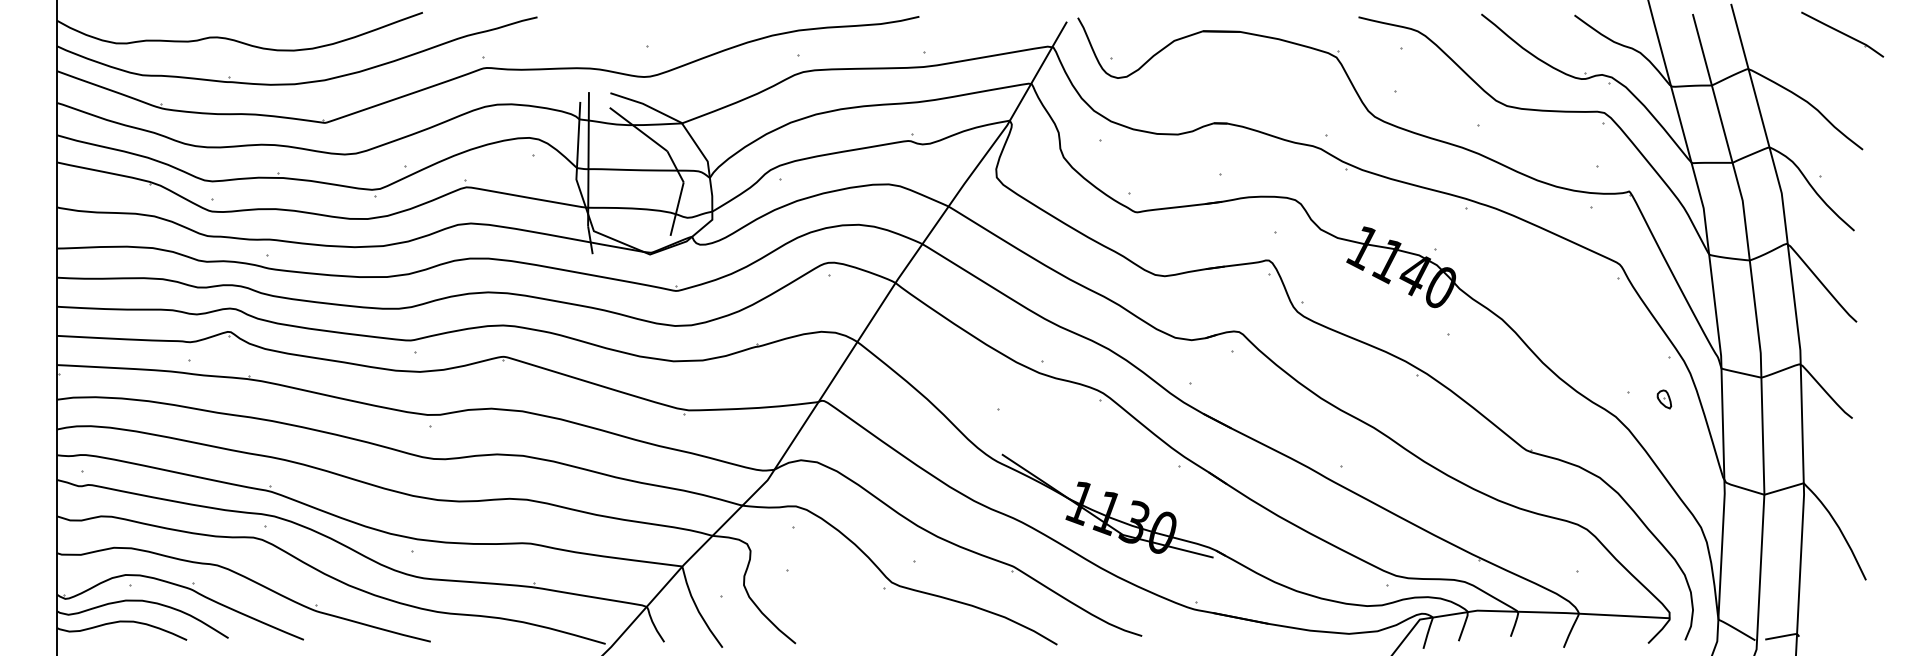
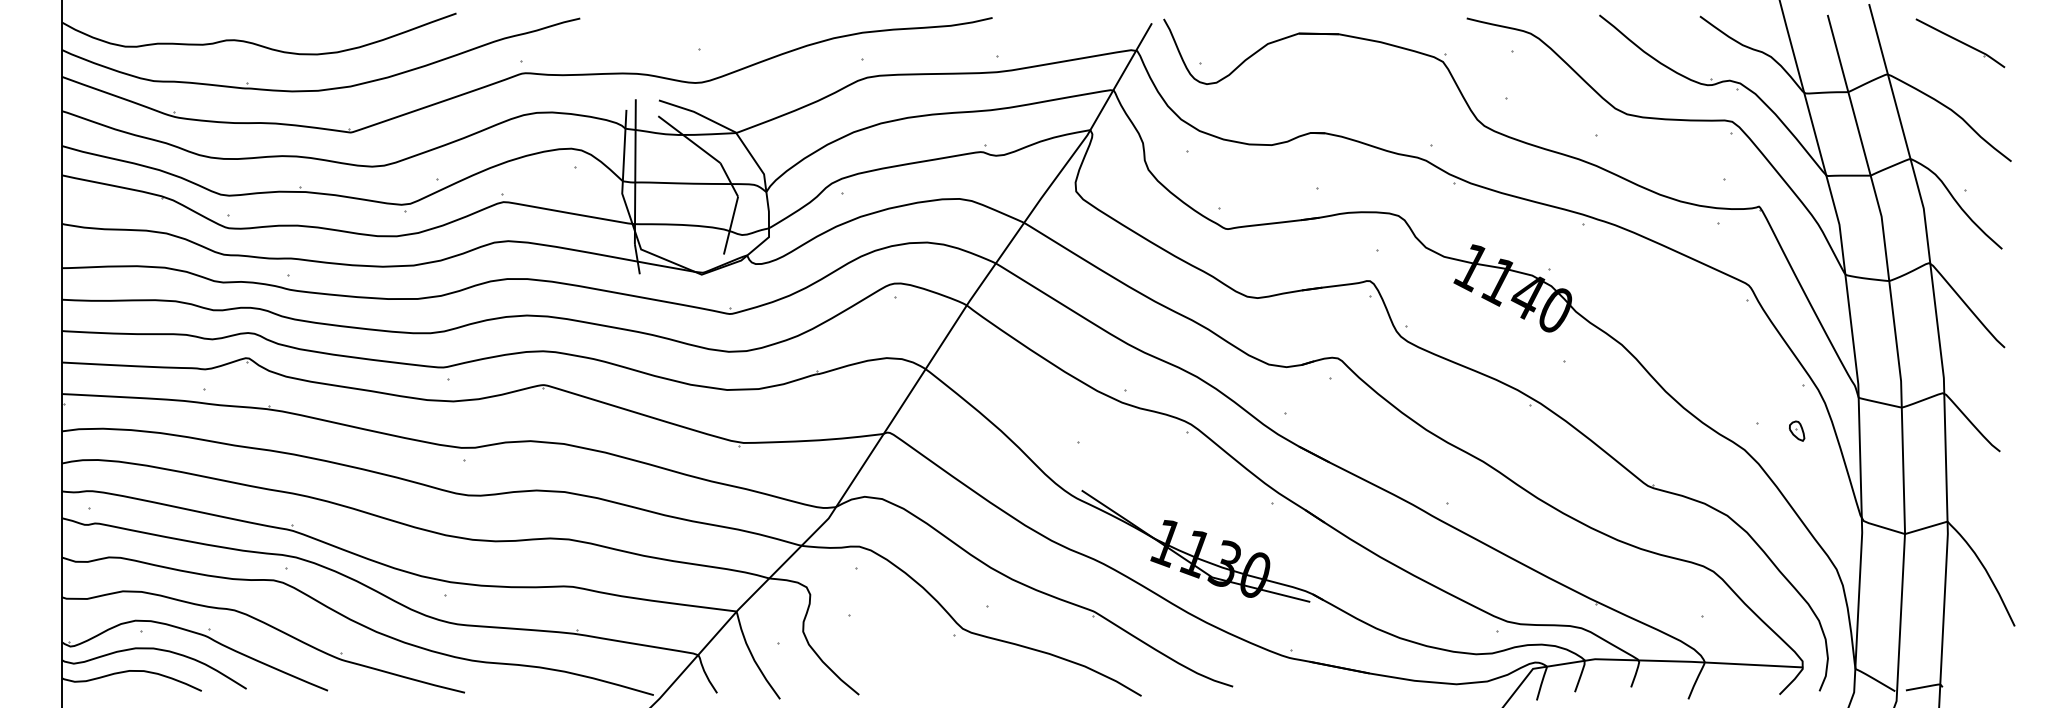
part: (1842, 34) -> (1960, 43), moved

